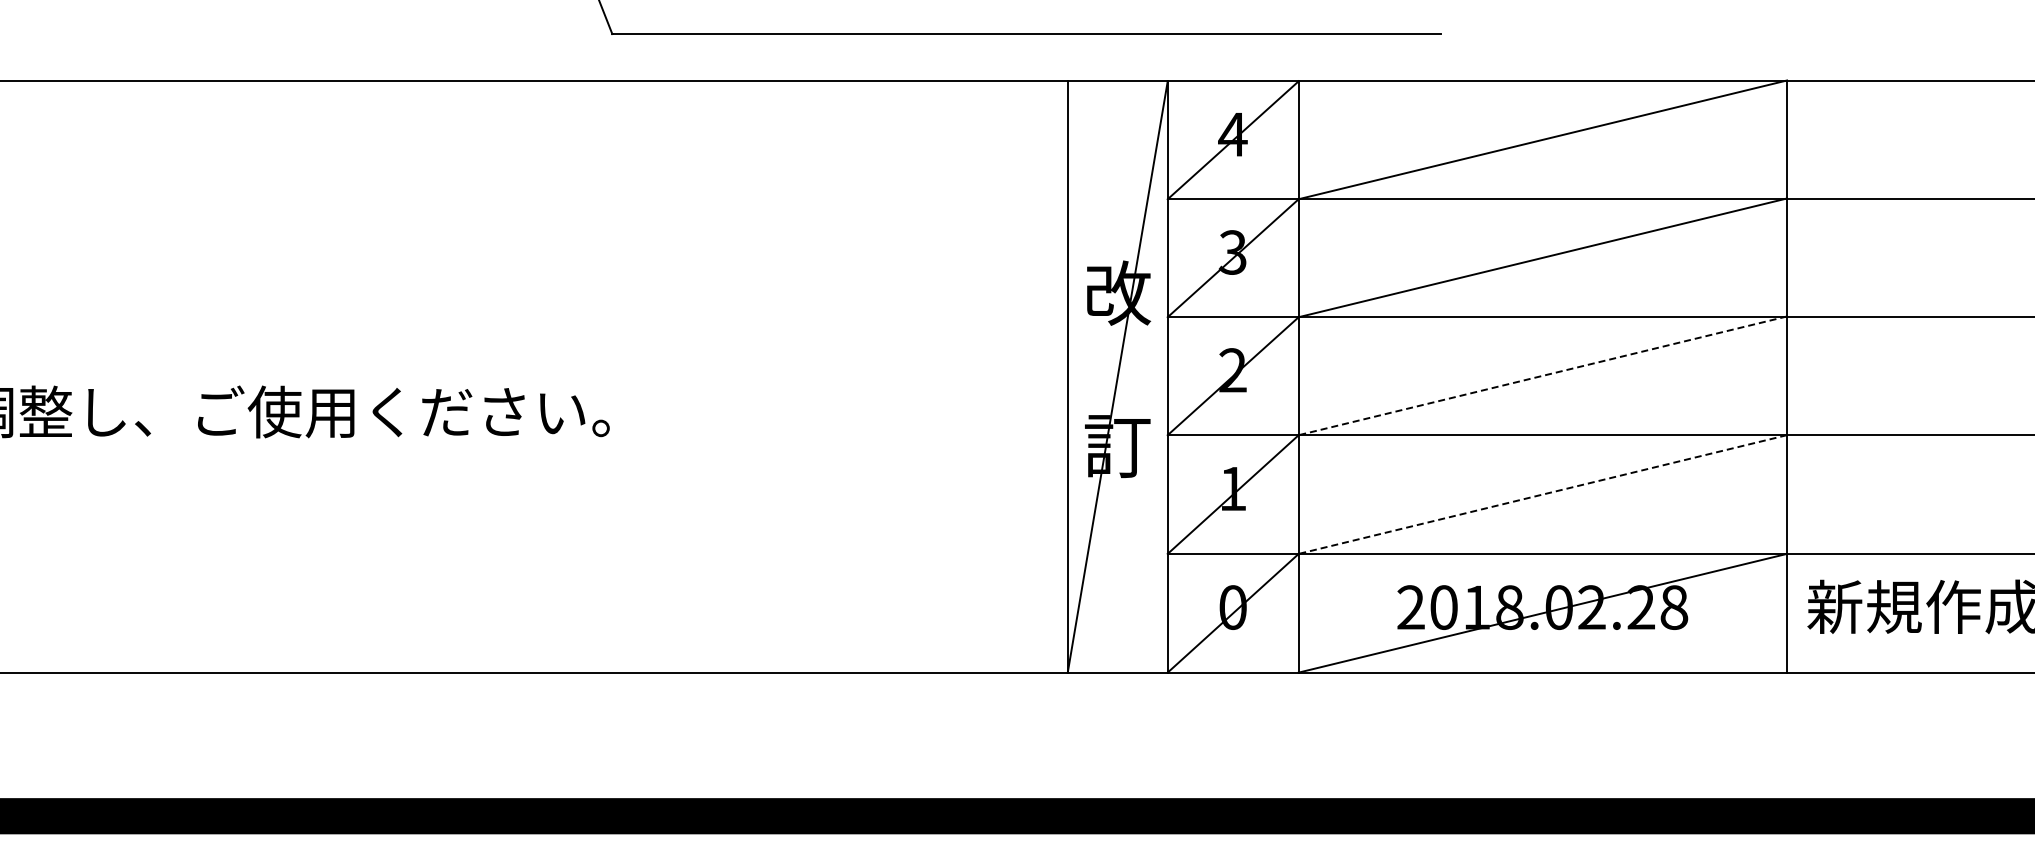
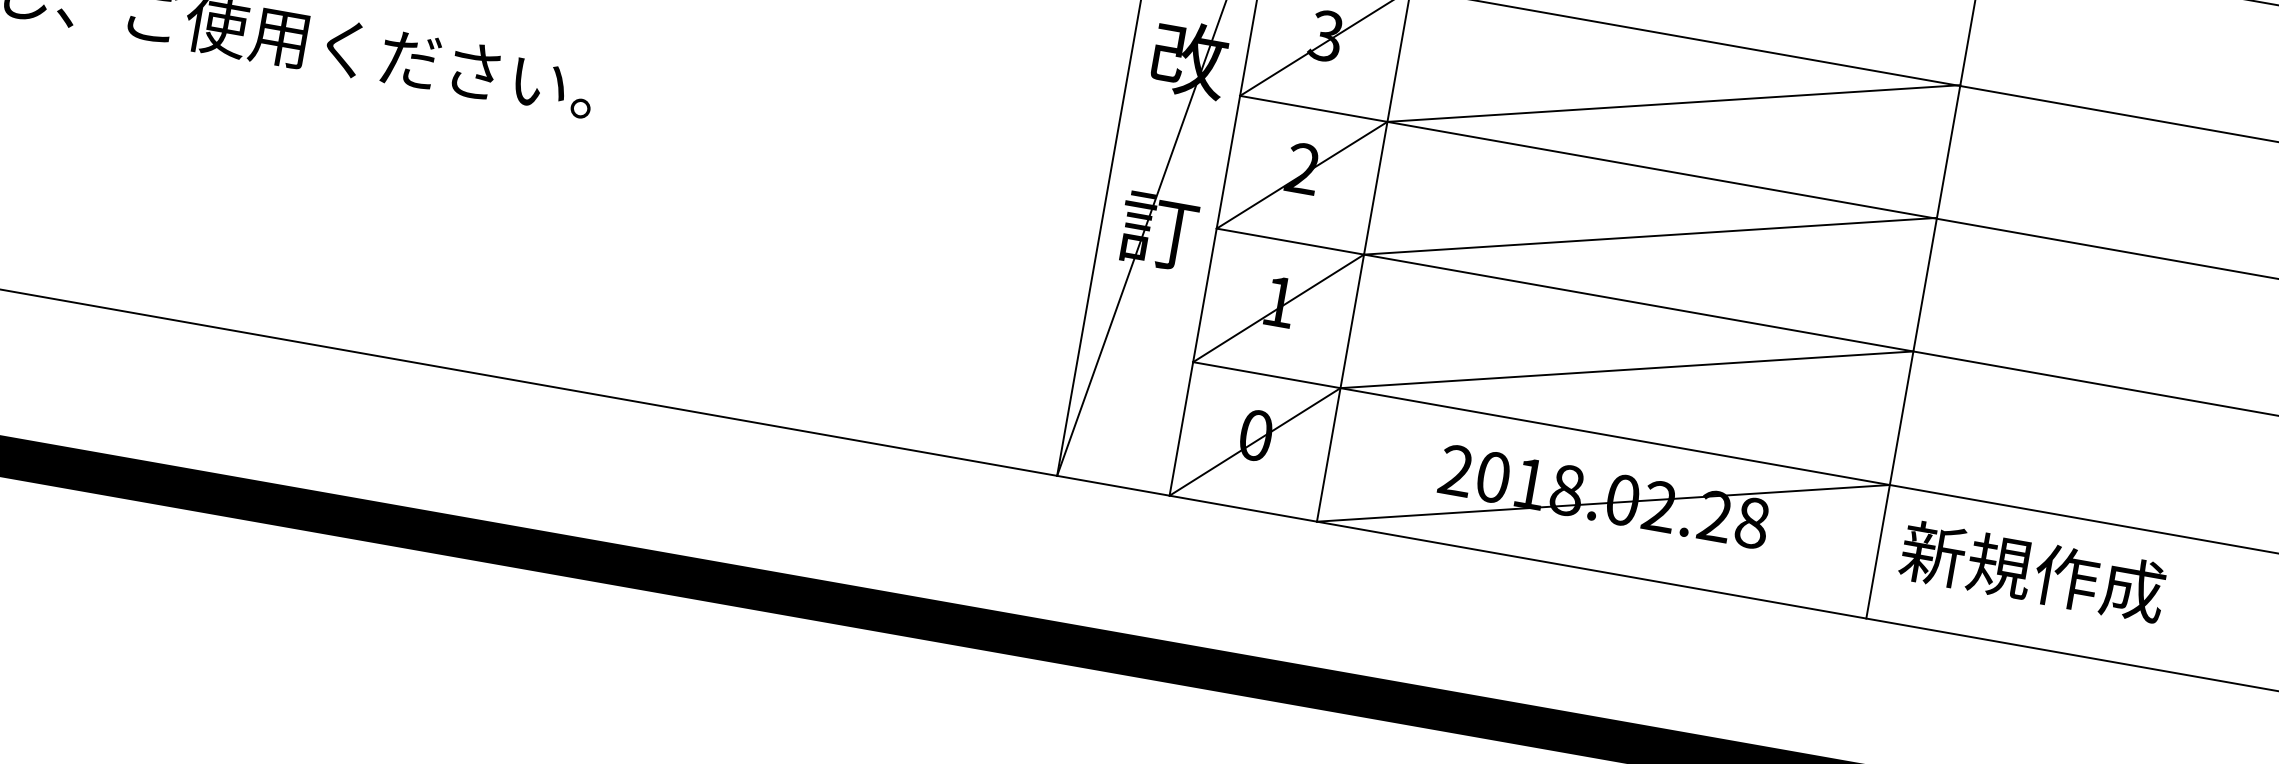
line: (1542, 375) -> (1650, 235), dashed -> solid
line: (1542, 494) -> (1626, 369), dashed -> solid

